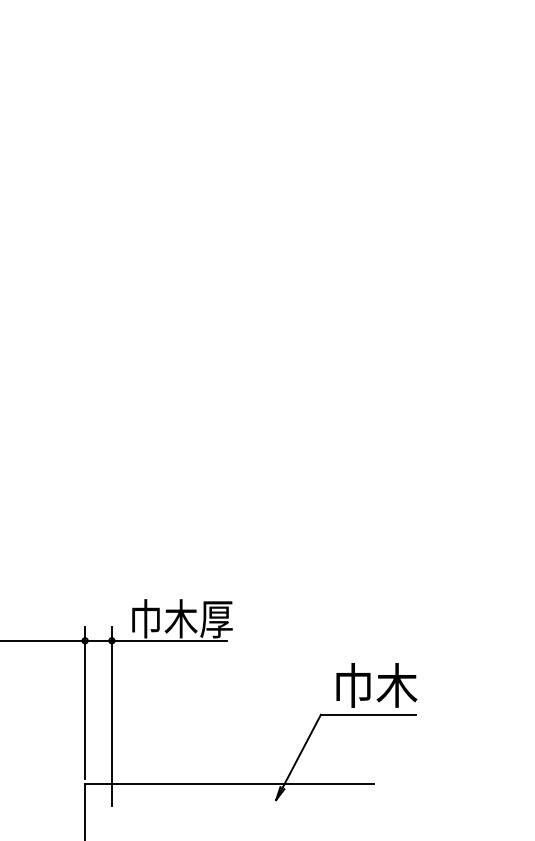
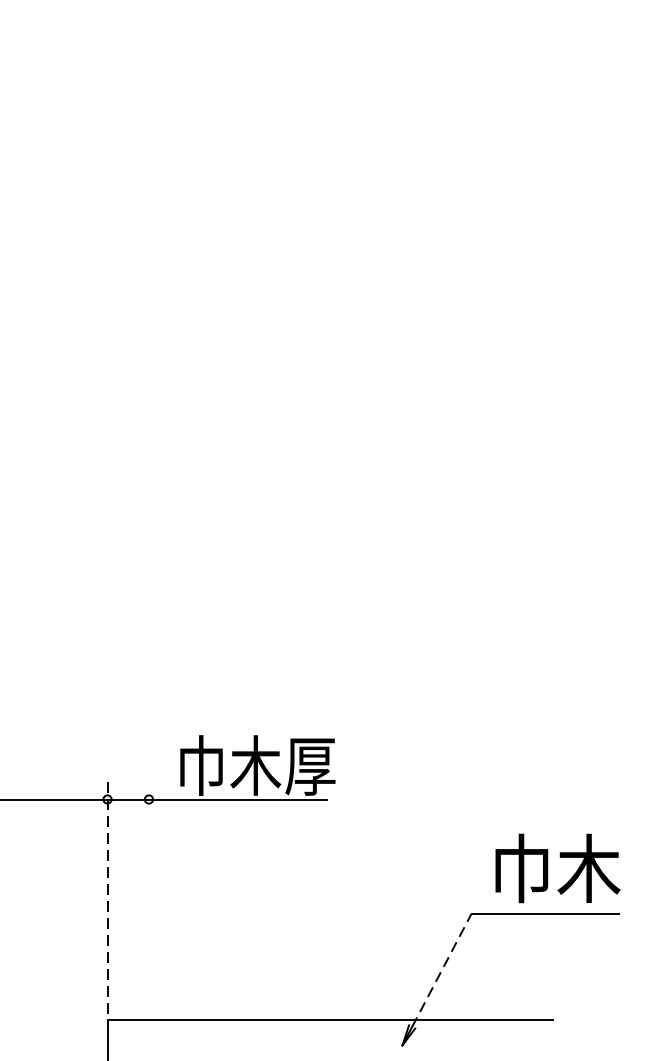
line: (85, 702) -> (108, 894), solid -> dashed
line: (111, 716) -> (148, 916), removed
line: (301, 751) -> (441, 970), solid -> dashed

